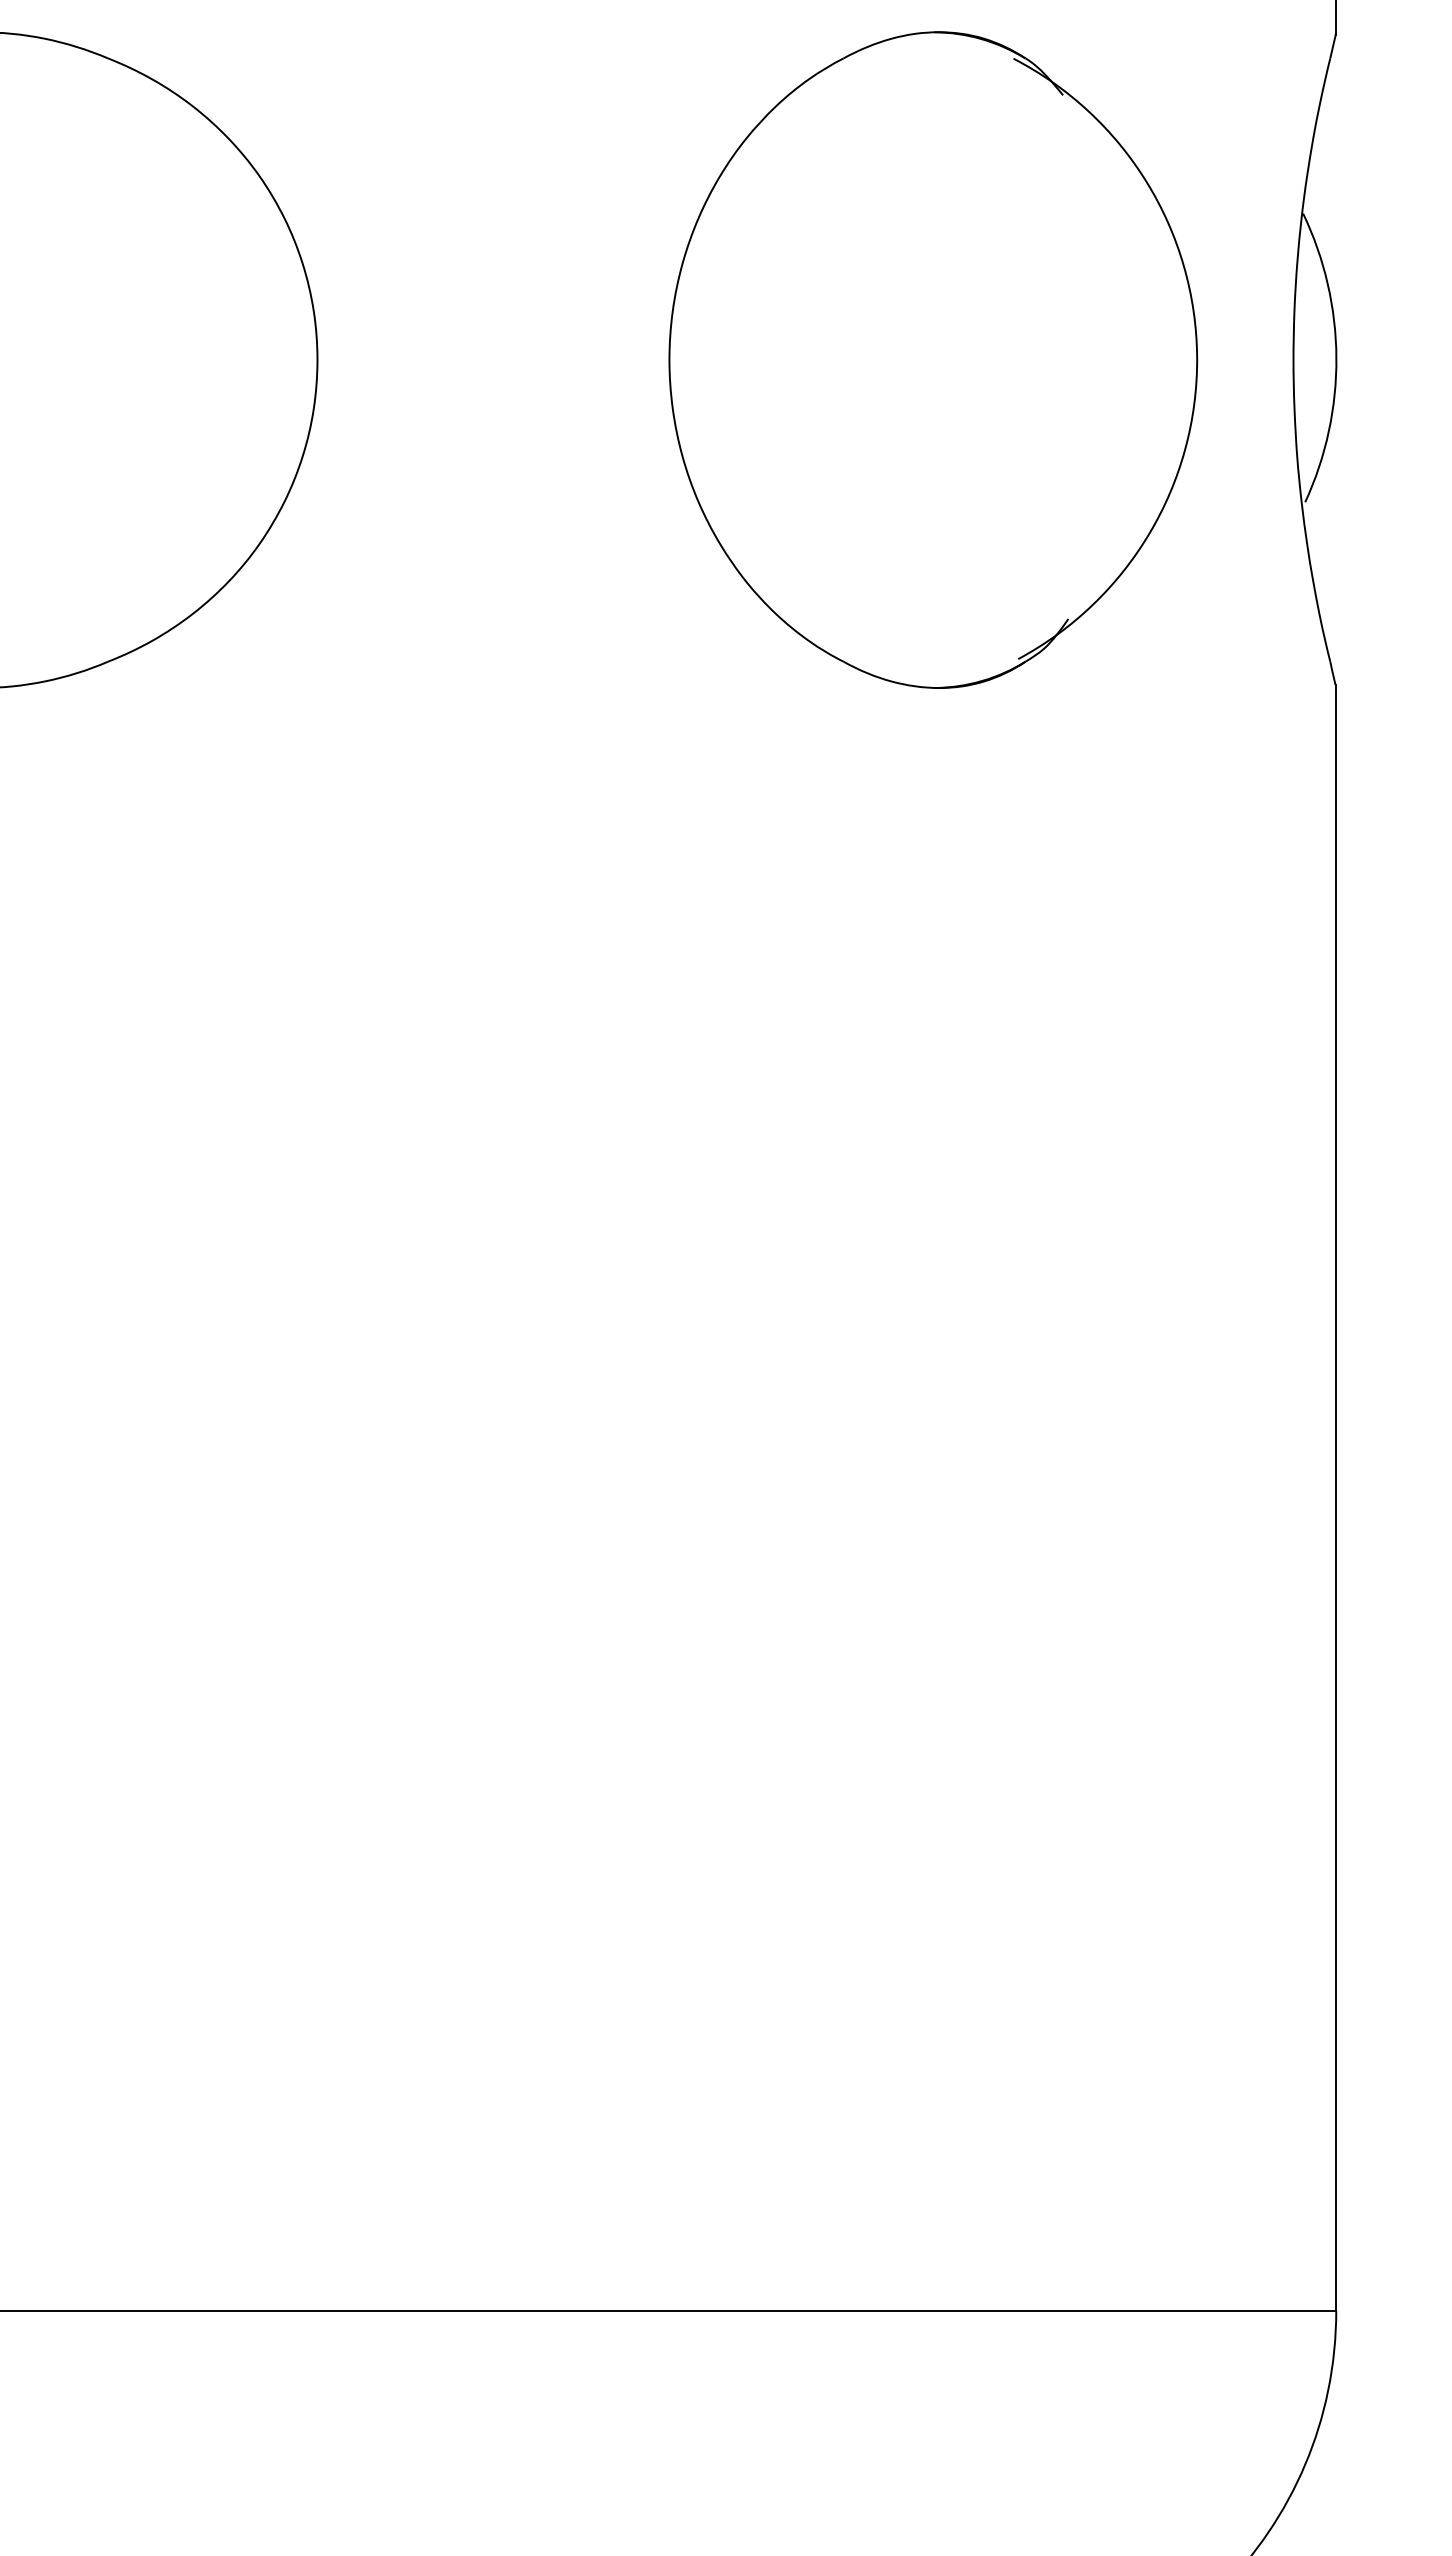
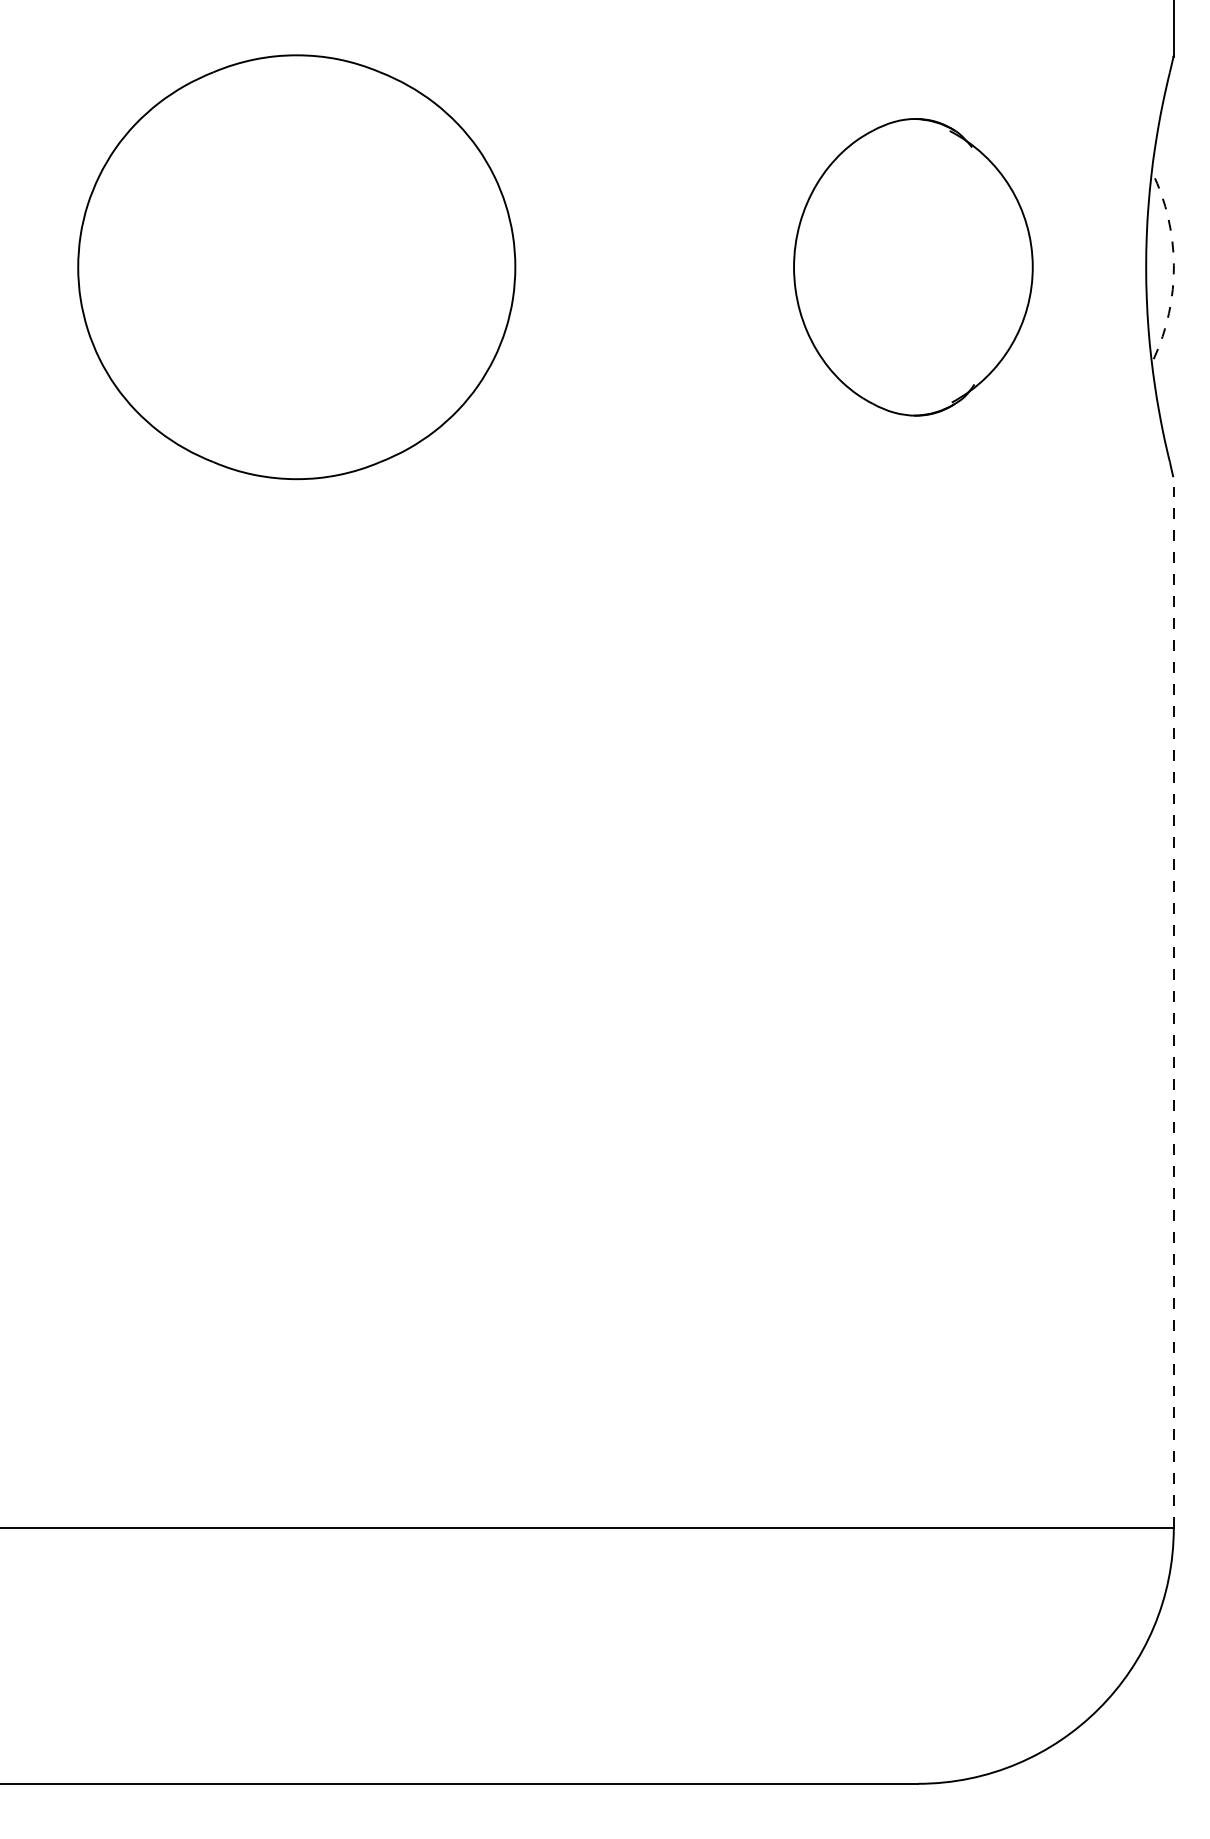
arc: (1335, 357) -> (1173, 265), solid -> dashed
part: (933, 360) -> (913, 267), size x0.7
line: (1335, 1497) -> (1173, 1002), solid -> dashed

